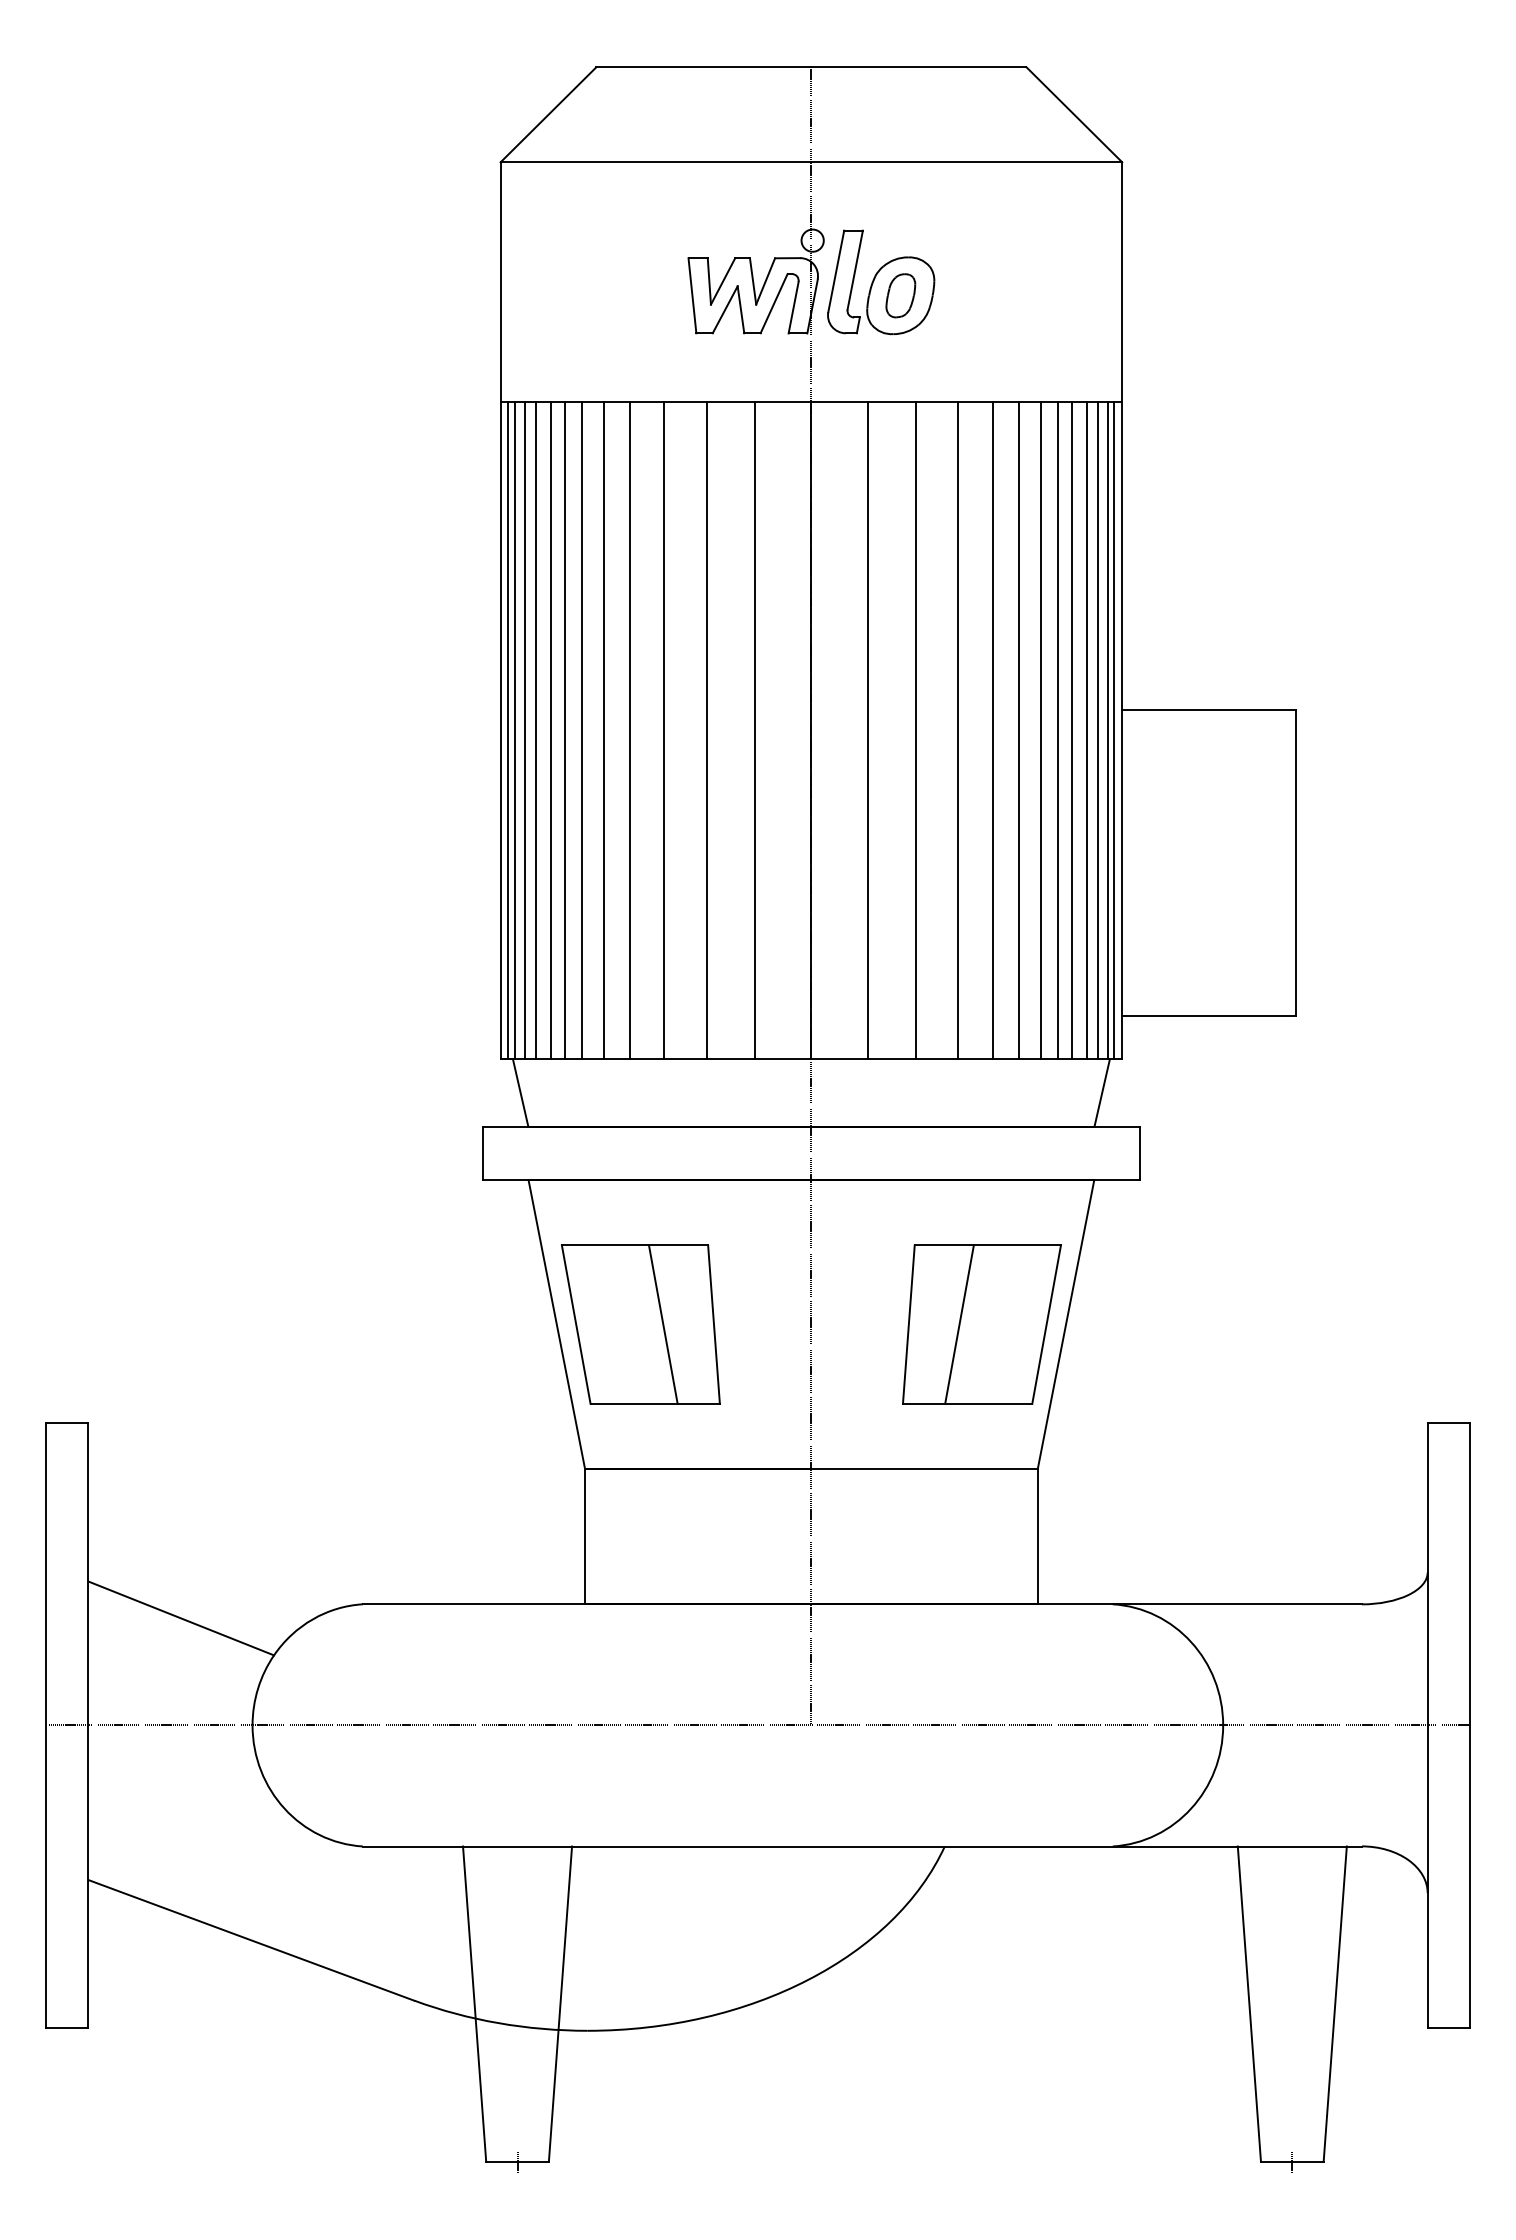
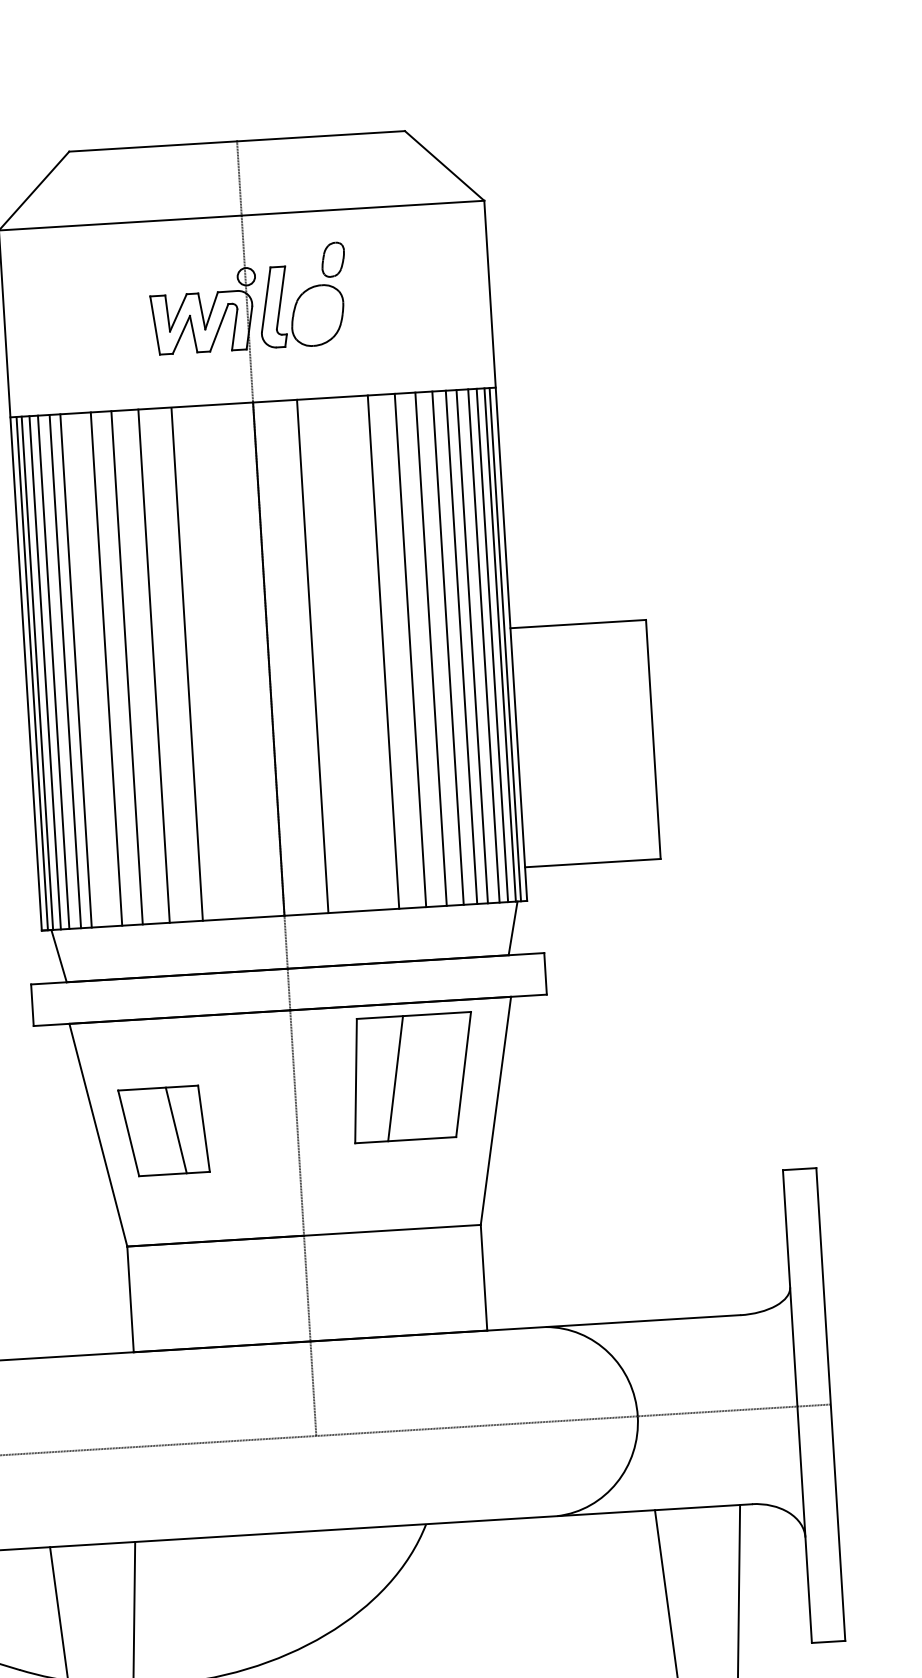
part: (900, 295) -> (332, 259), moved
line: (581, 730) -> (89, 670), removed
line: (755, 730) -> (225, 661), removed
line: (915, 730) -> (350, 654), removed
part: (640, 1324) -> (163, 1131), size x0.7
part: (981, 1324) -> (412, 1077), moved

